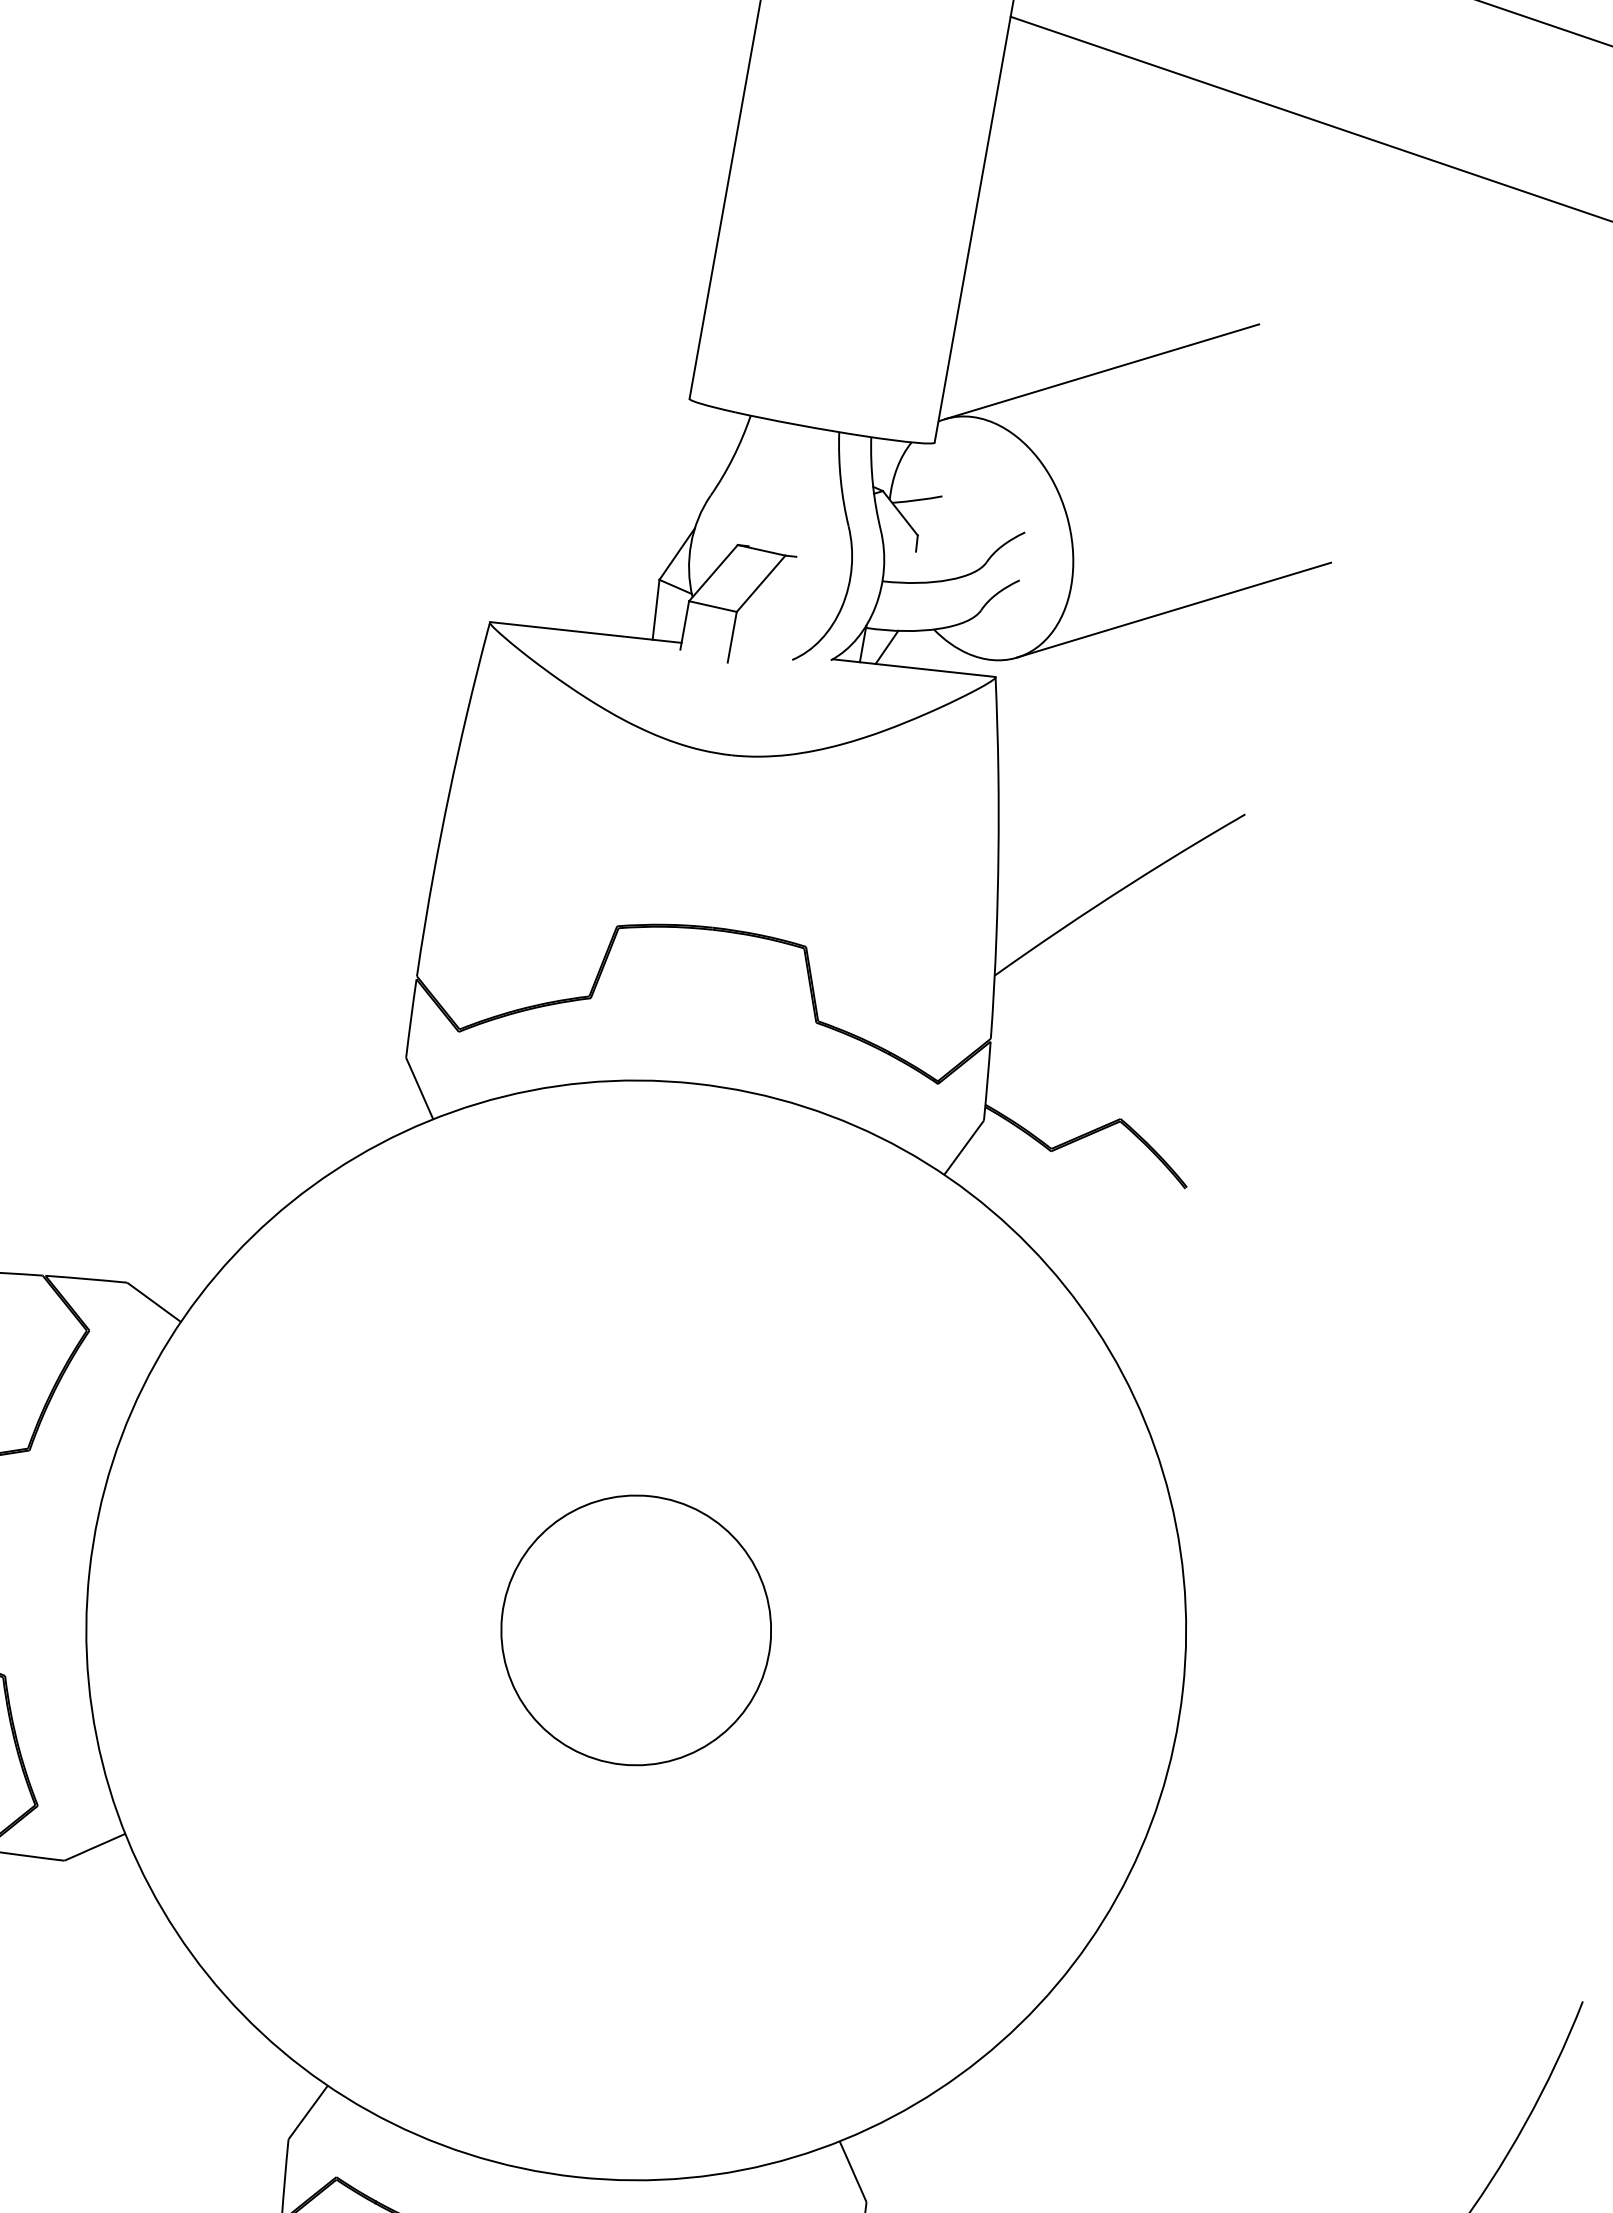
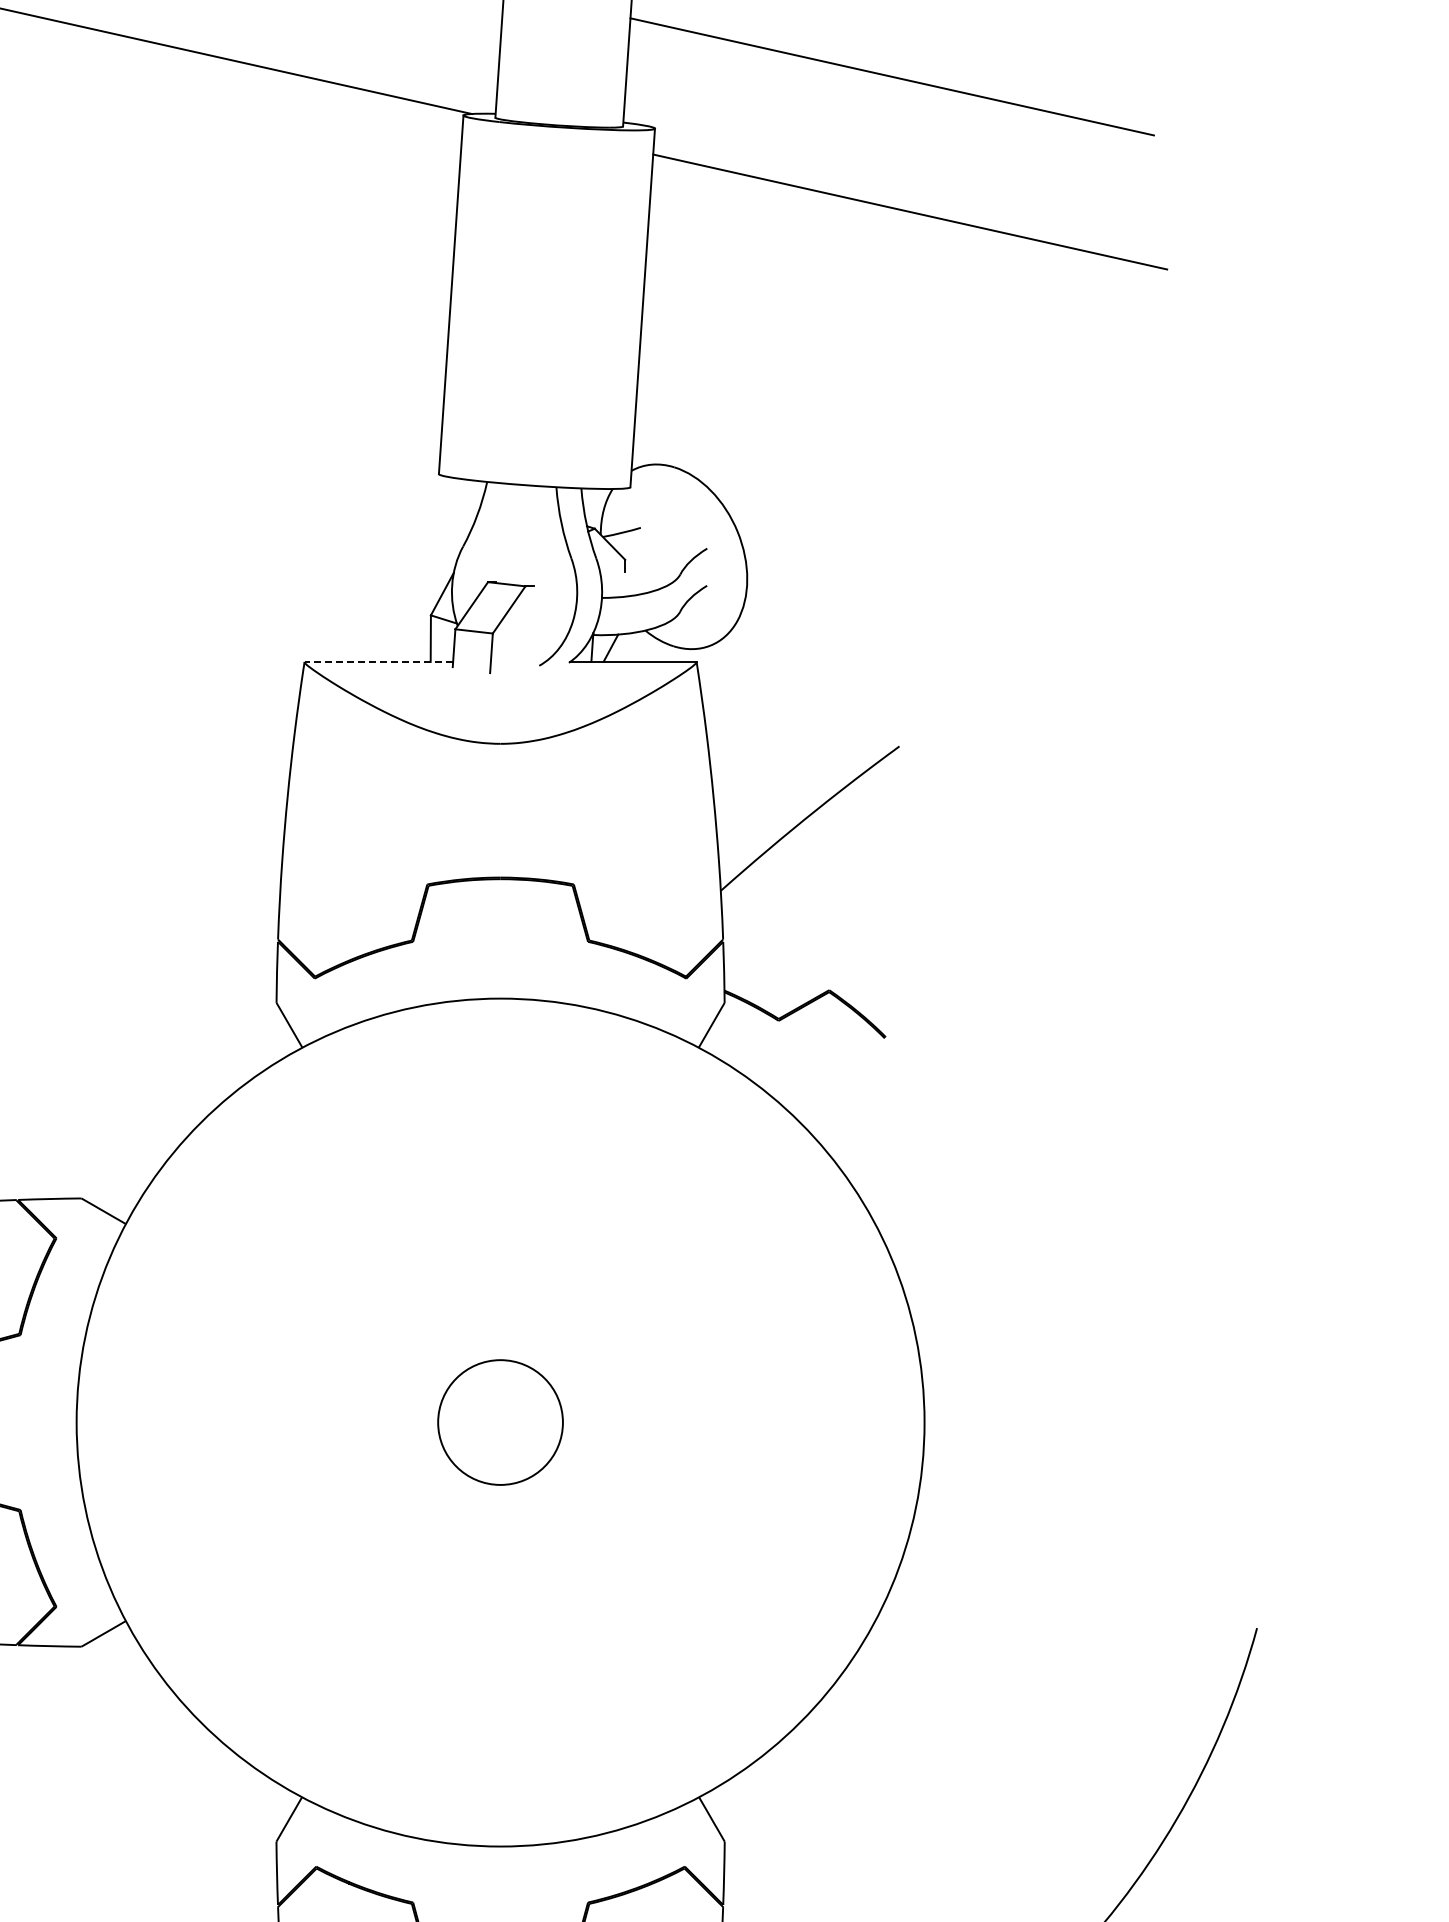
line: (1101, 371) -> (752, 418), removed
line: (1173, 609) -> (827, 595), removed
line: (585, 631) -> (378, 661), solid -> dashed
circle: (636, 1630) -> (500, 1422), size x0.6

